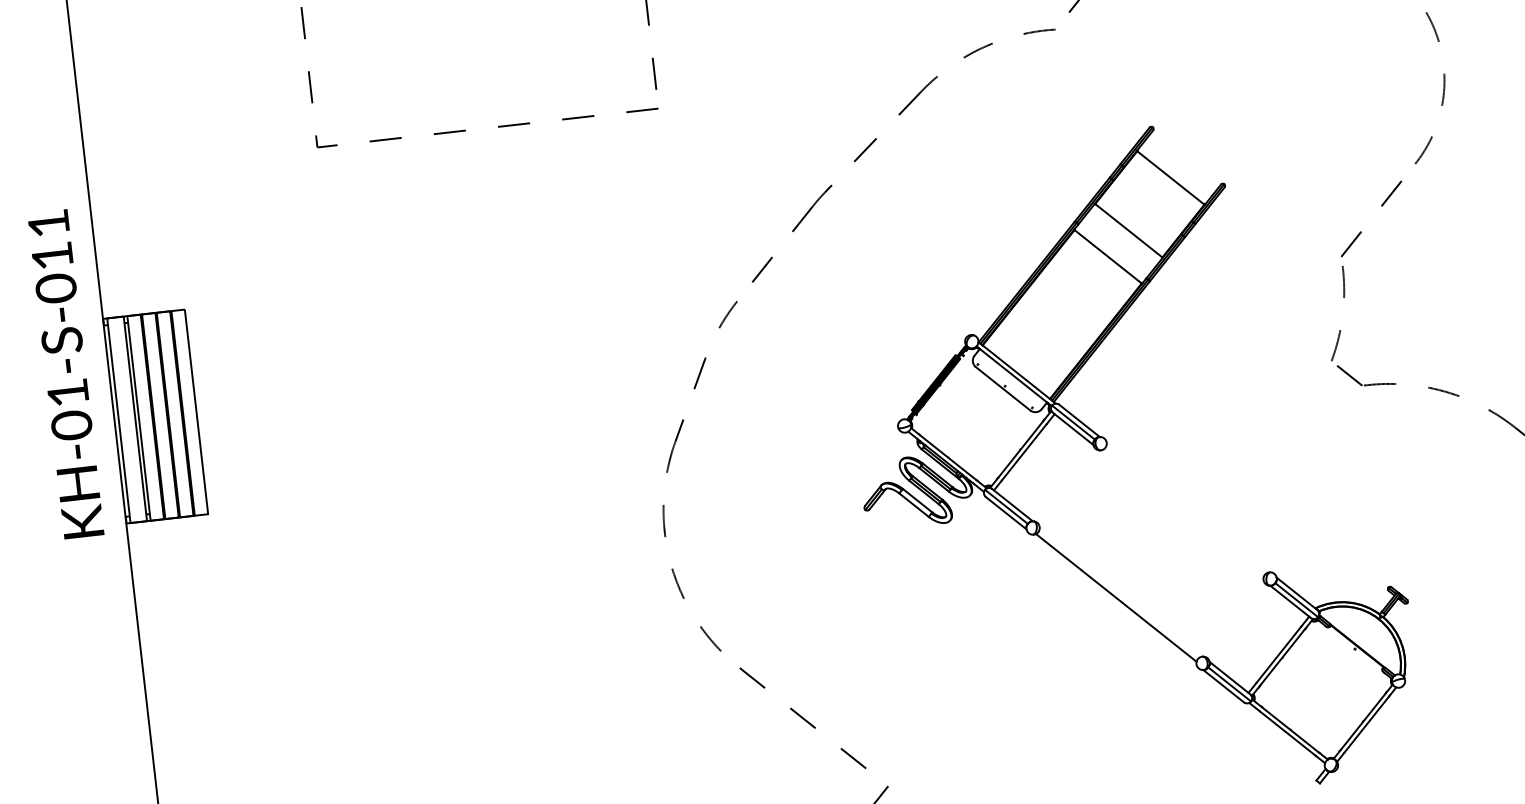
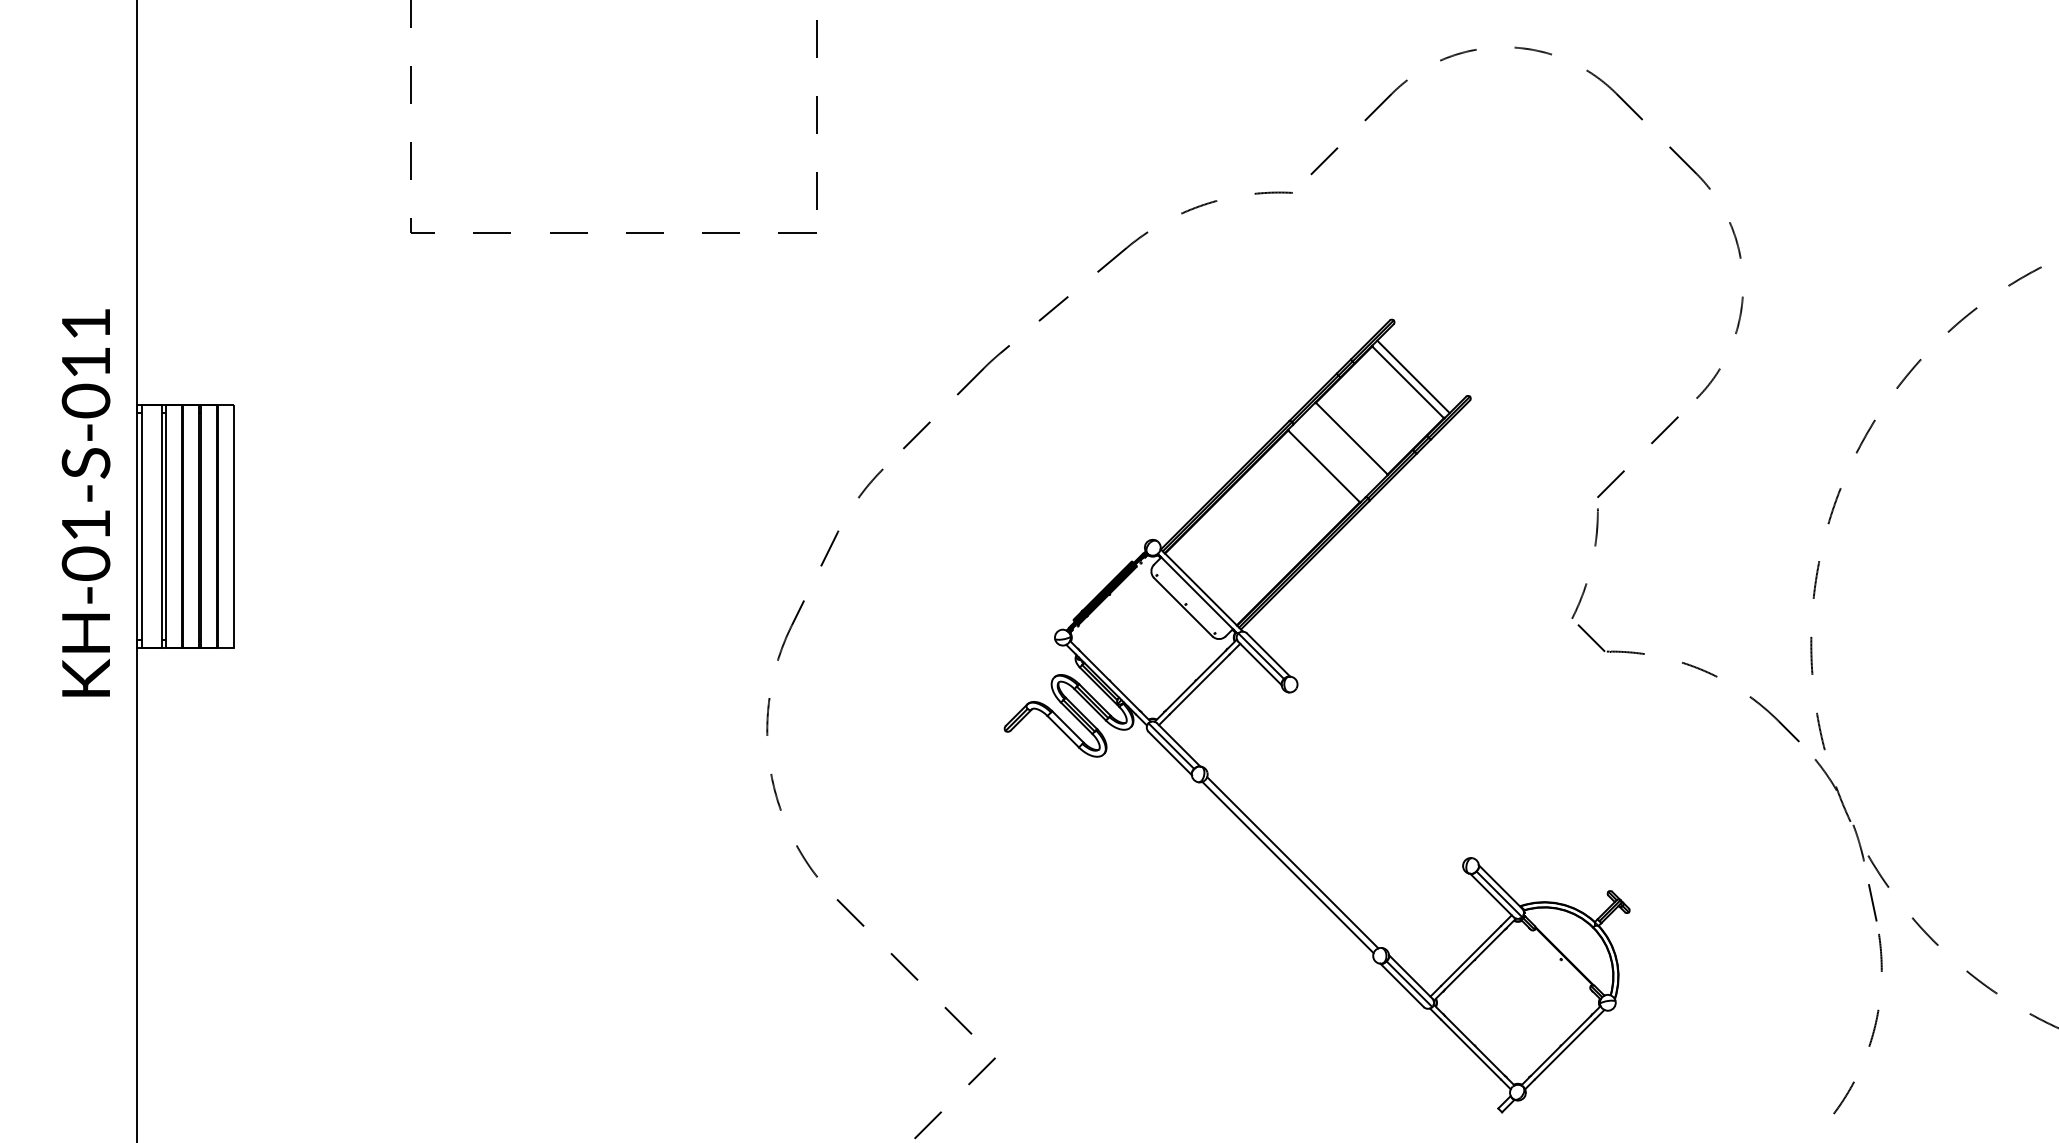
line: (1174, 172) -> (1413, 376), added
text: (65, 373) -> (85, 502), moved
line: (1119, 593) -> (1292, 862), added

